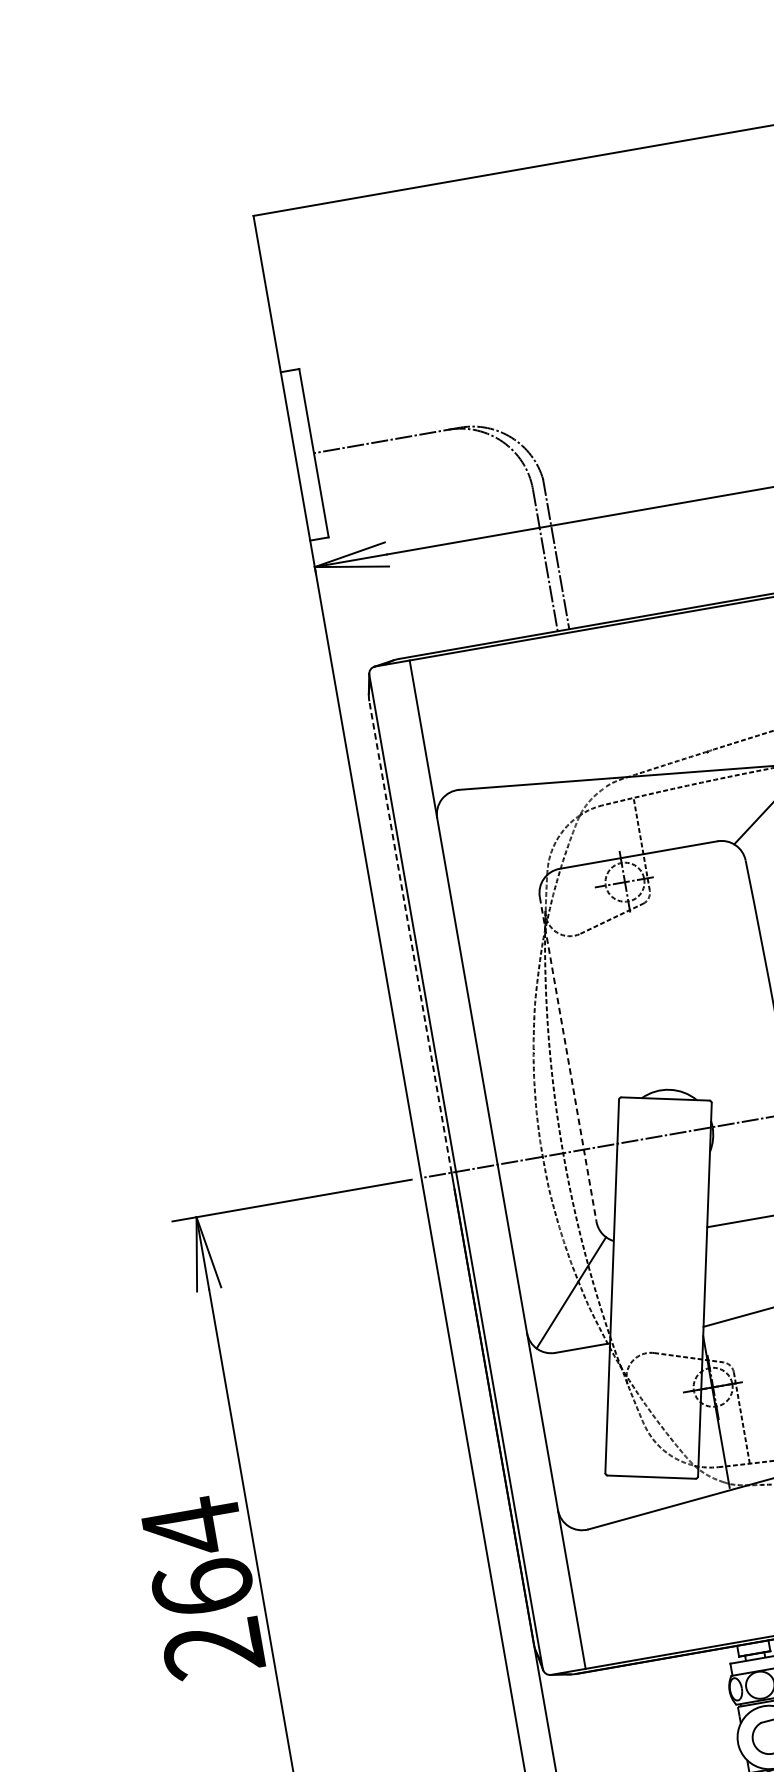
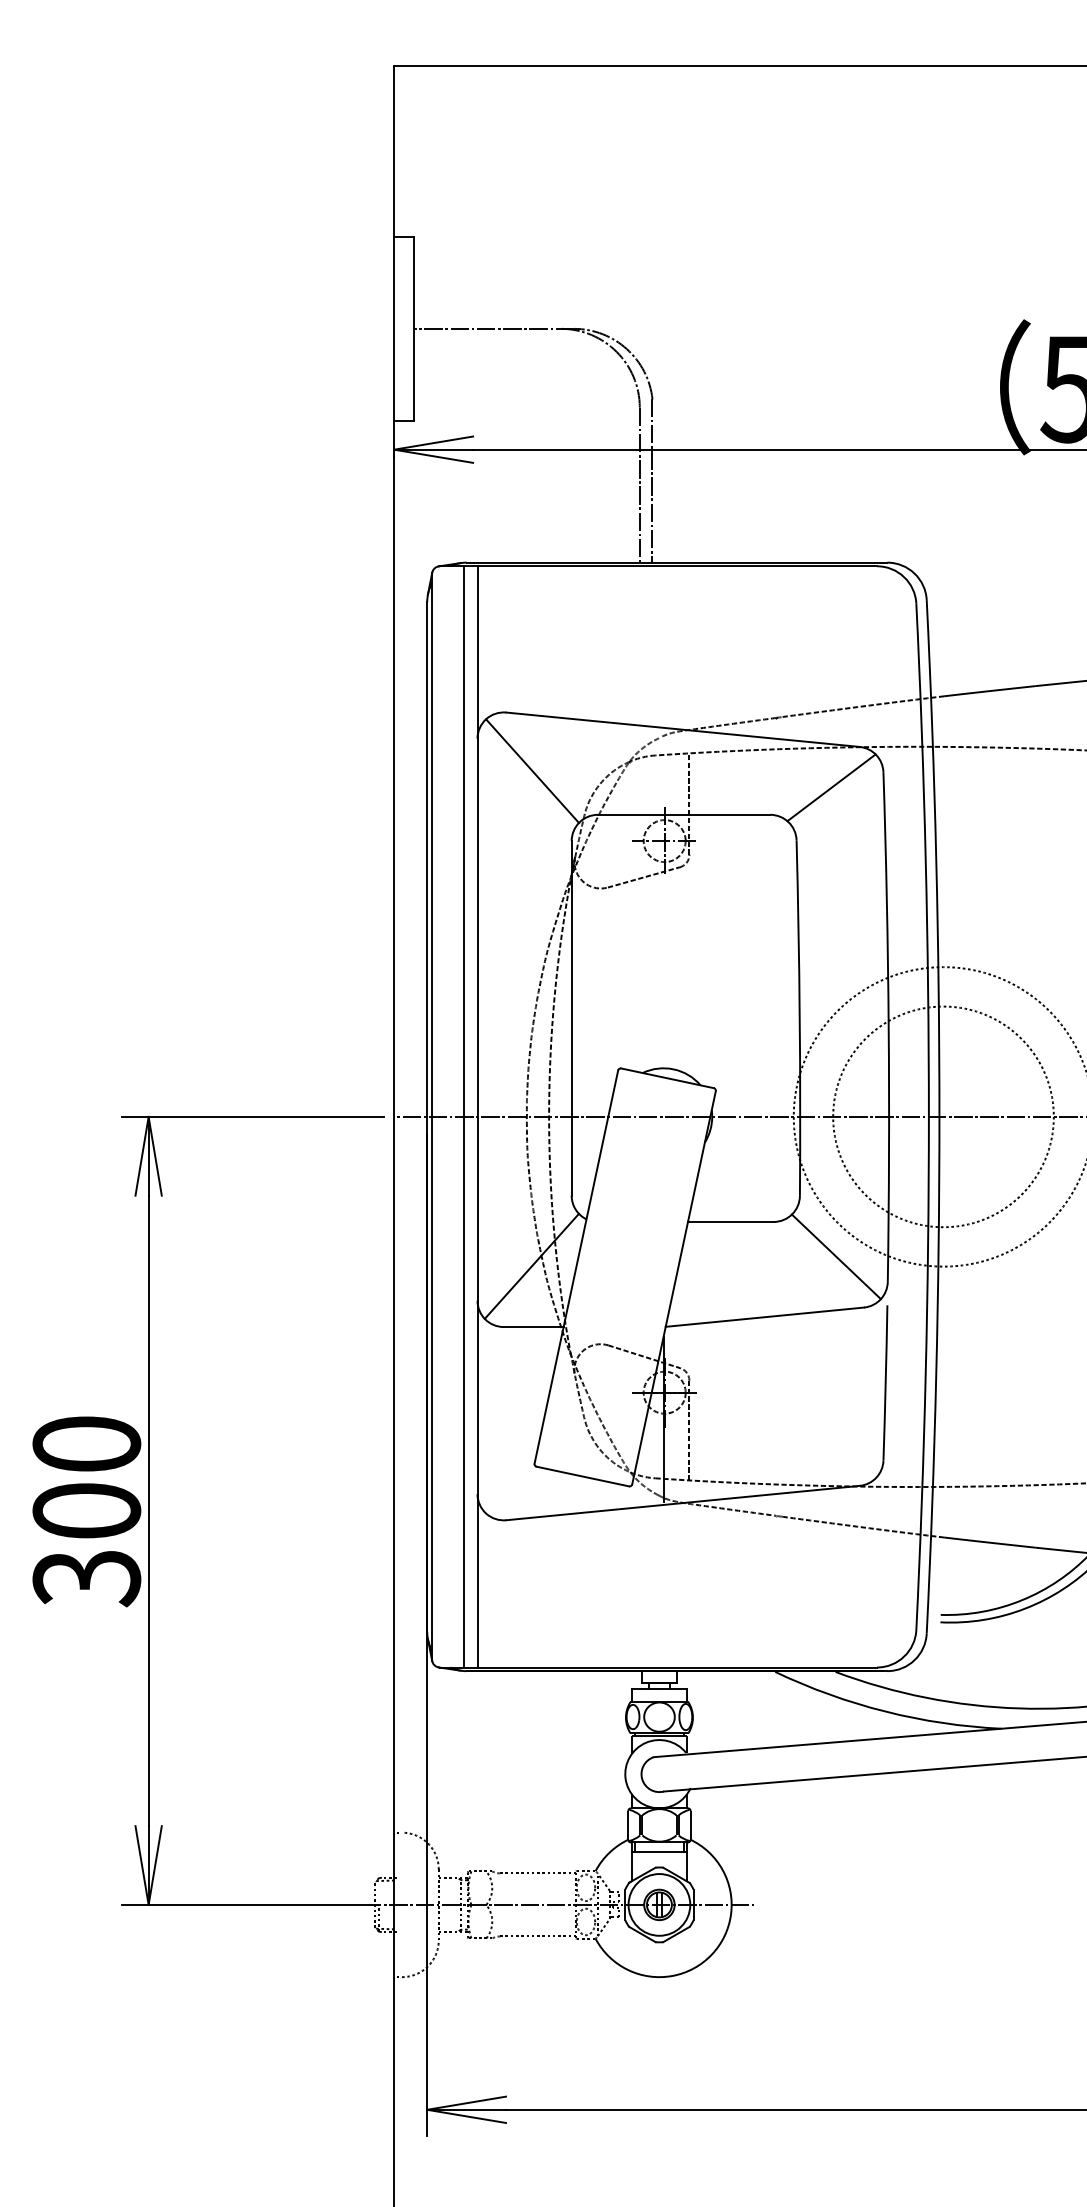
line: (492, 838) -> (532, 770), added
line: (410, 936) -> (427, 858), dashed -> solid
line: (568, 1059) -> (571, 1018), dashed -> solid
line: (484, 1166) -> (463, 1116), added
text: (202, 1587) -> (86, 1510), 264 -> 300

